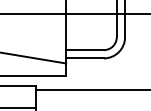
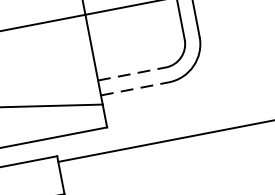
line: (85, 50) -> (133, 74), solid -> dashed
line: (85, 58) -> (135, 88), solid -> dashed

